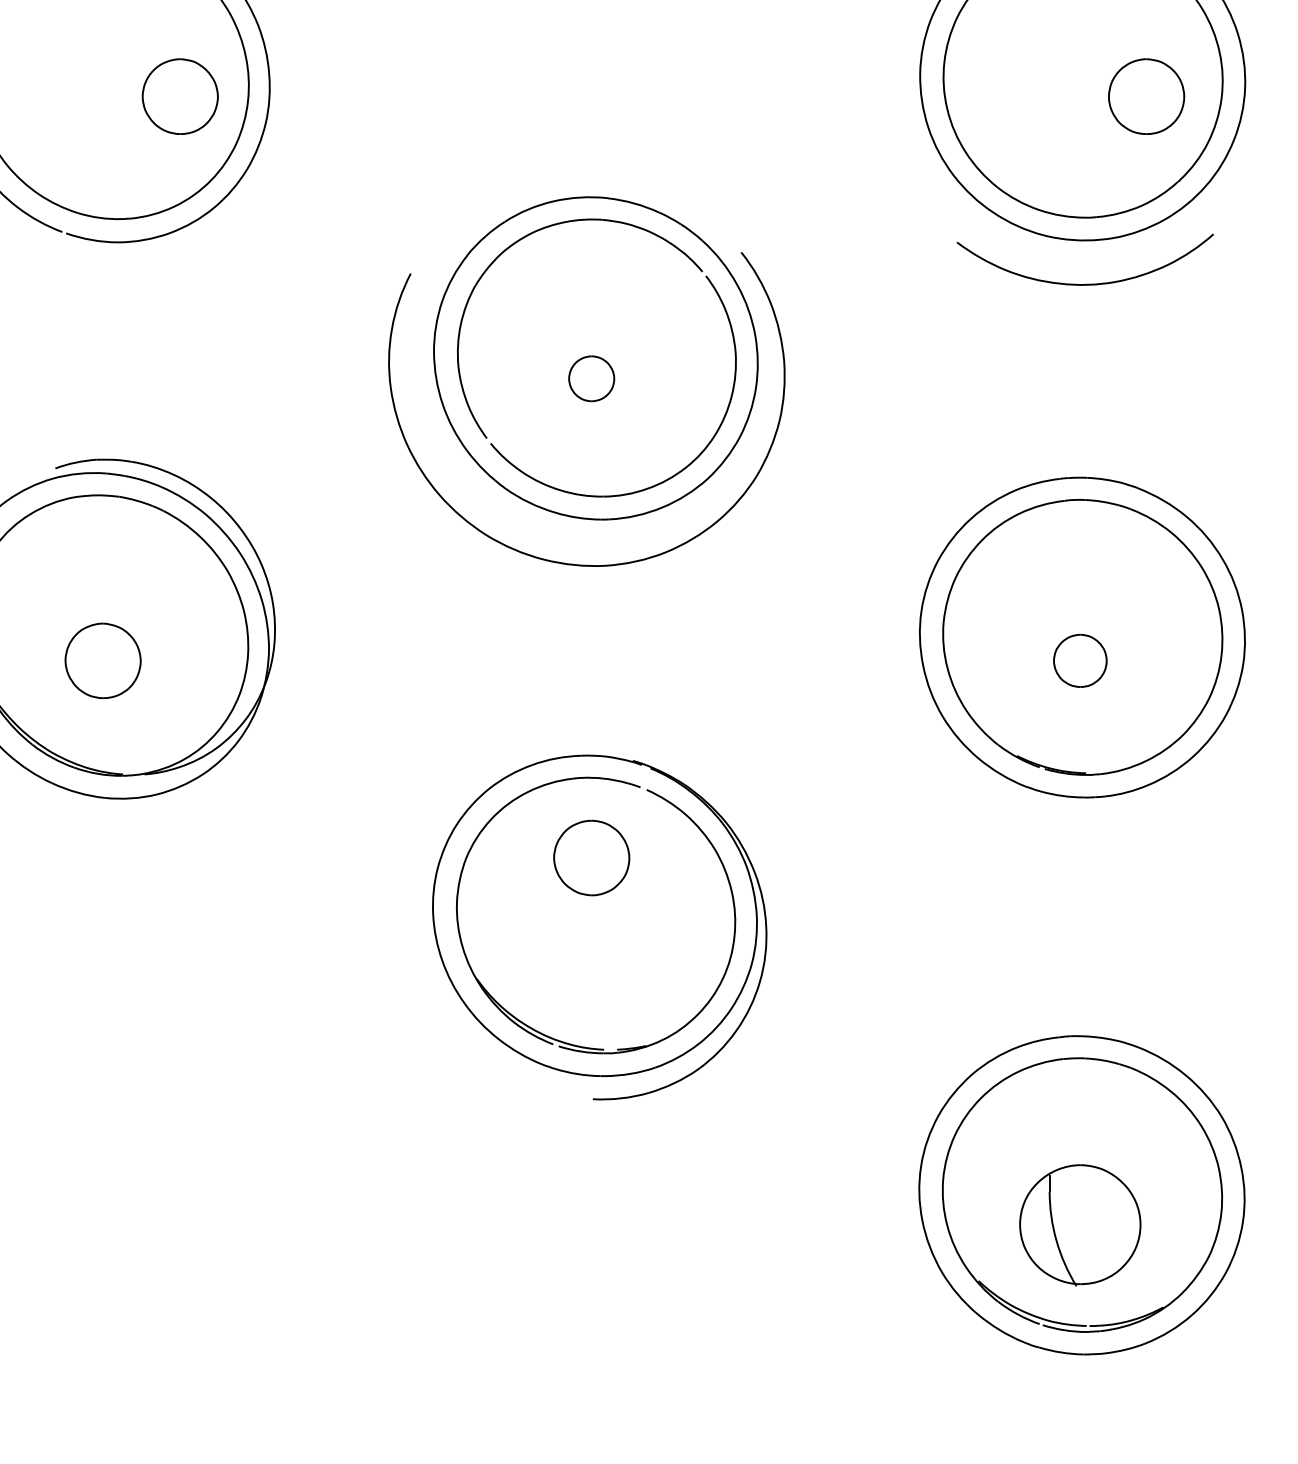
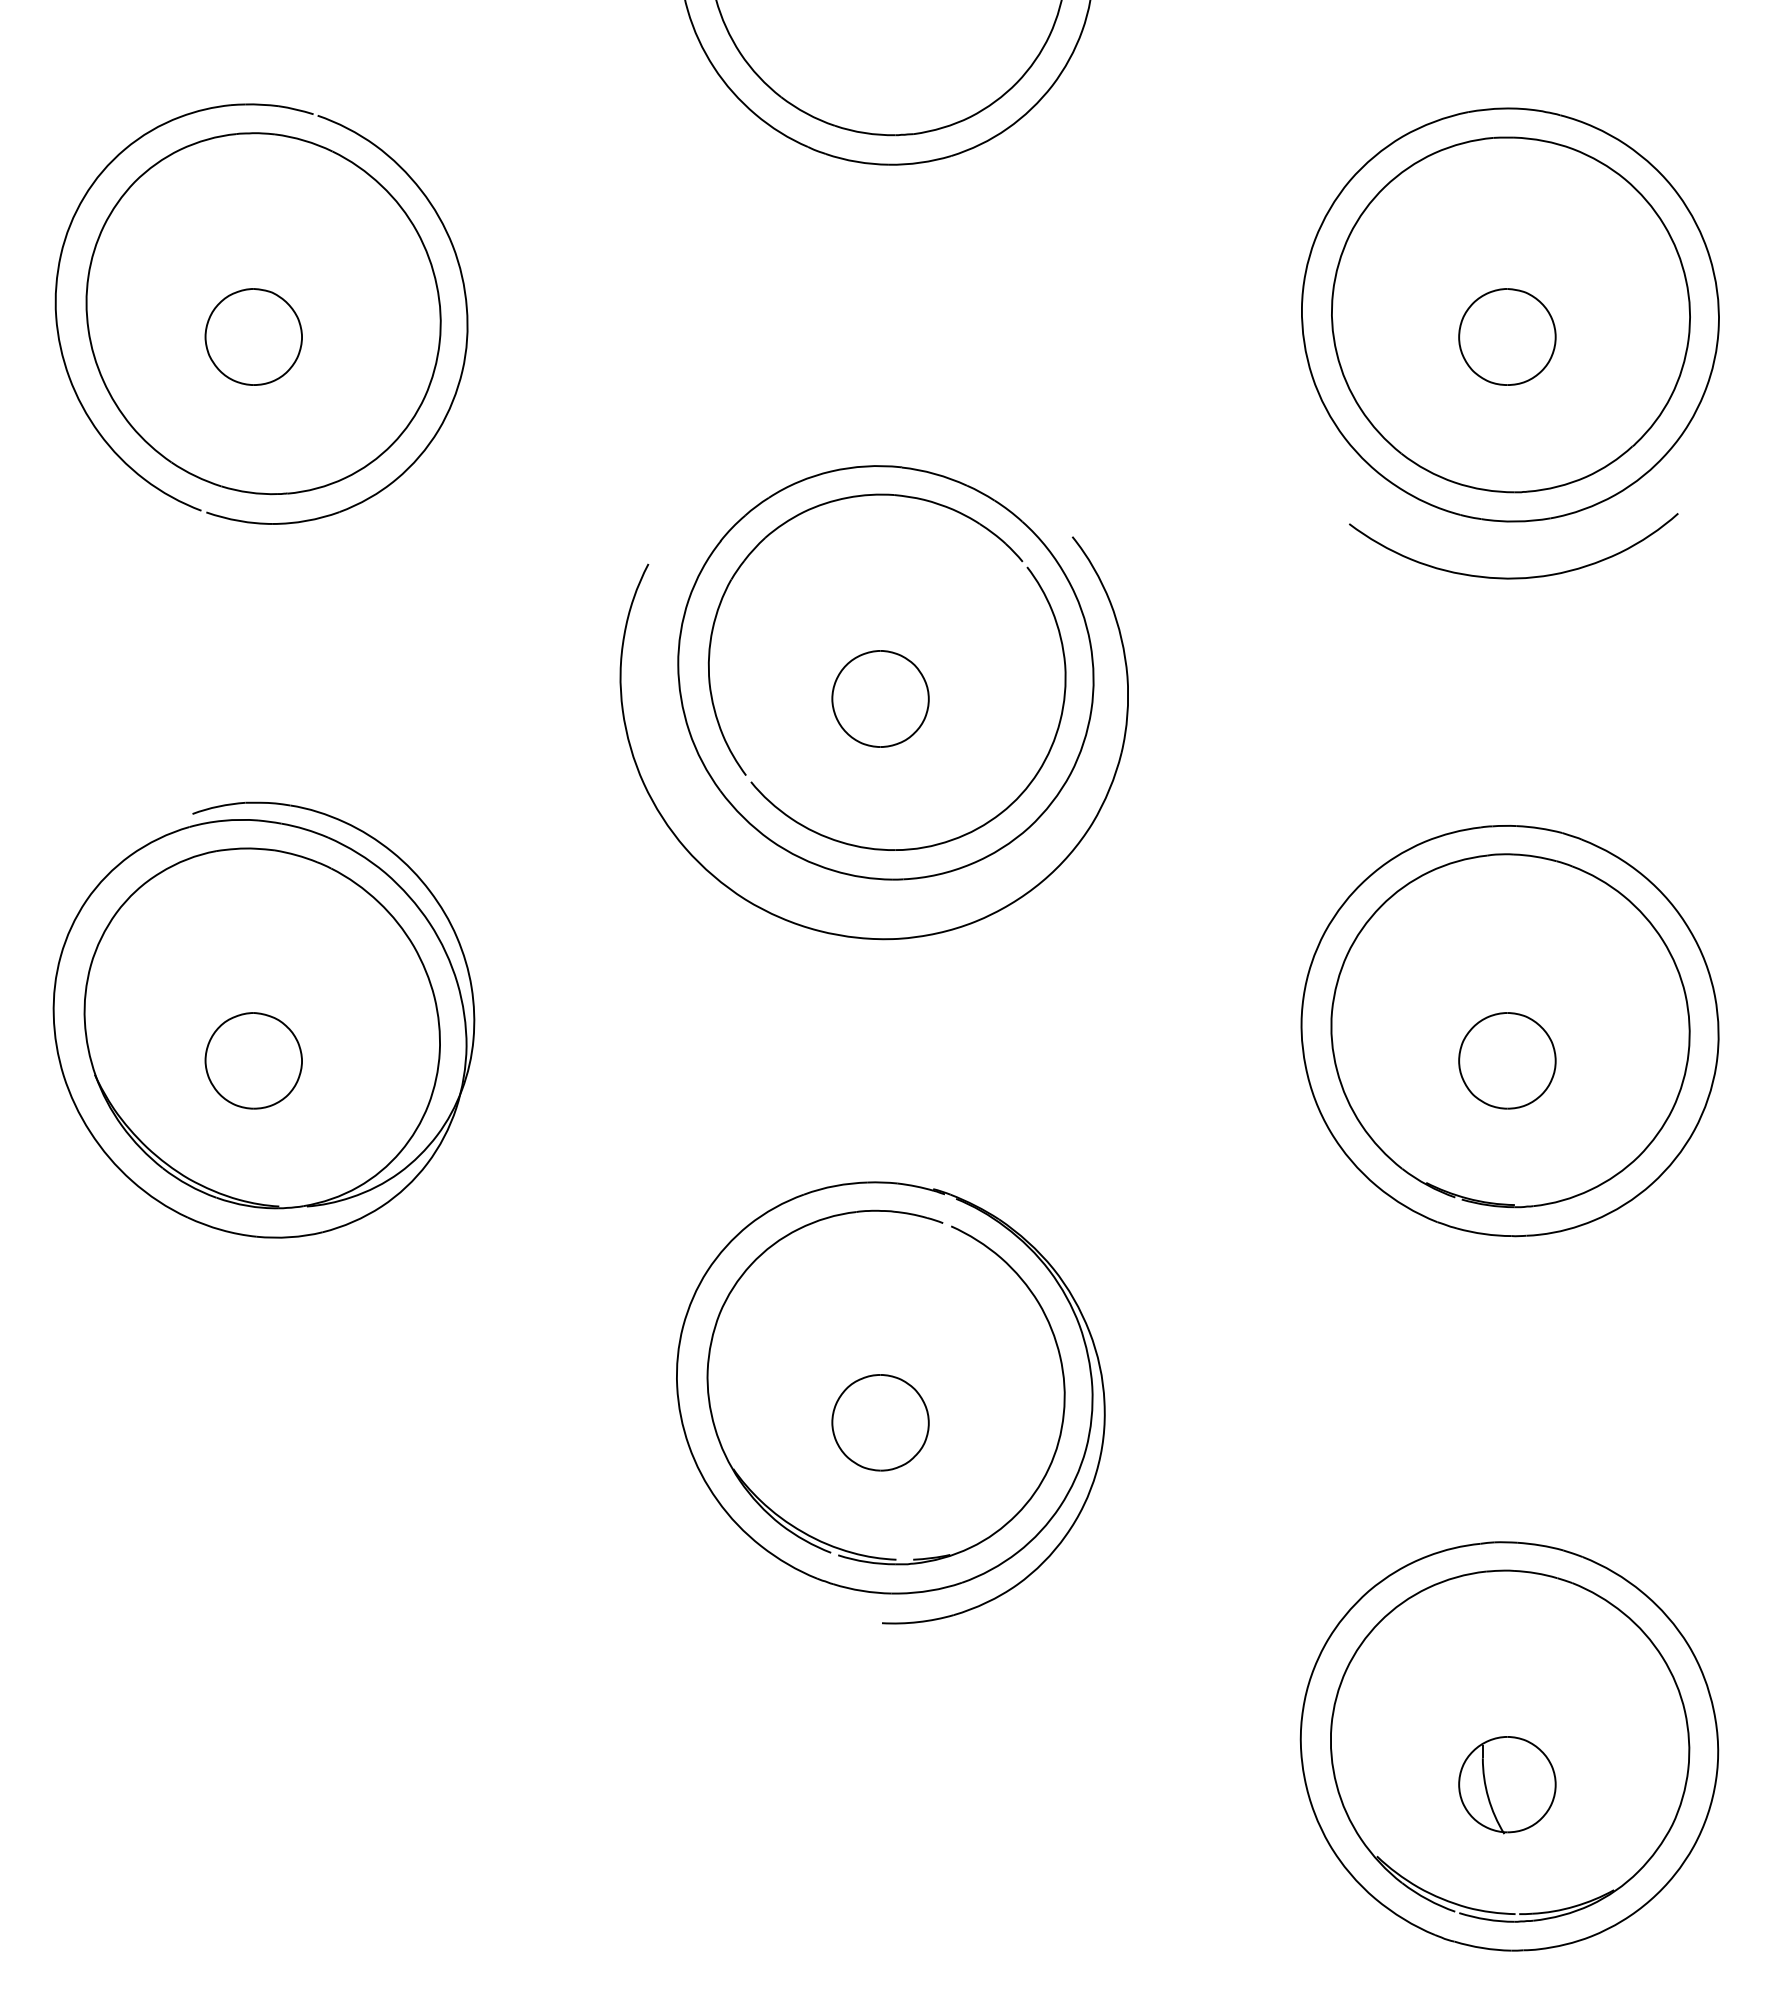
part: (180, 96) -> (253, 336), moved
part: (1146, 96) -> (1507, 336), moved
part: (591, 378) -> (880, 698), size x1.67
part: (1080, 660) -> (1507, 1060), size x1.43
part: (591, 857) -> (880, 1422), moved
part: (1080, 1225) -> (1507, 1785), size x0.62

